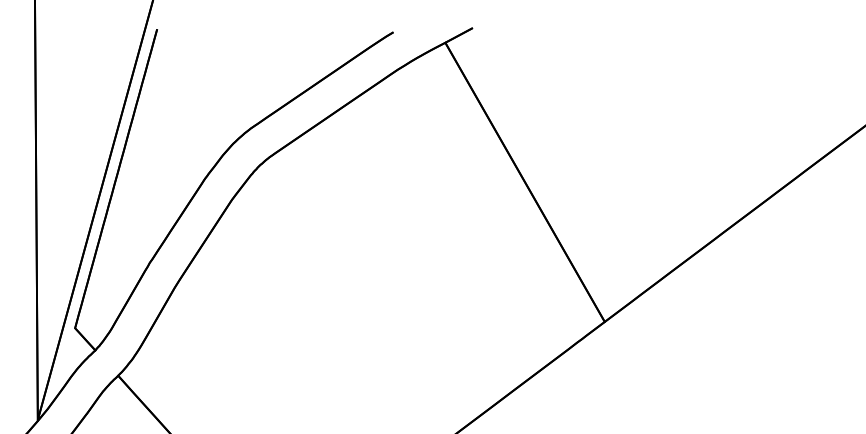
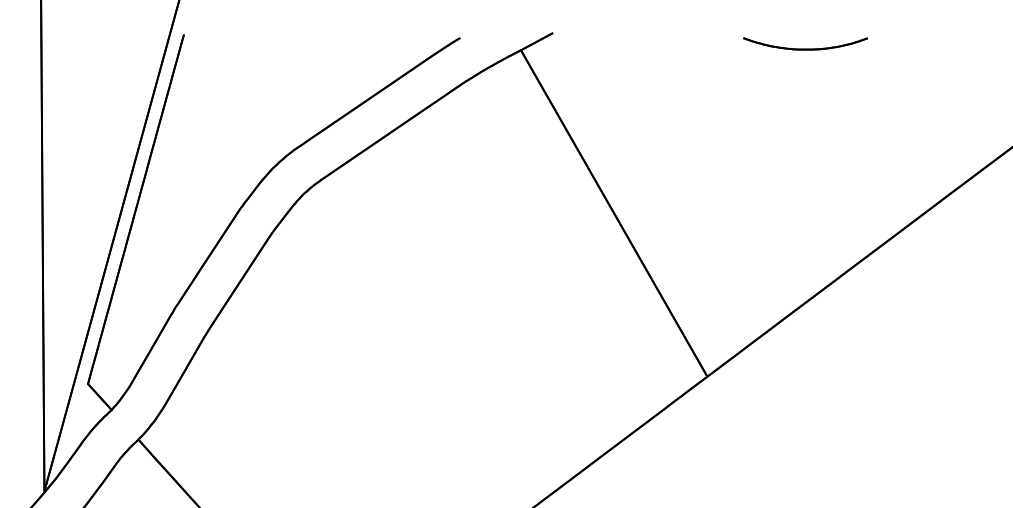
part: (688, 36) -> (805, 43), added

